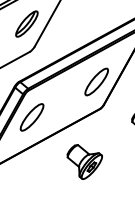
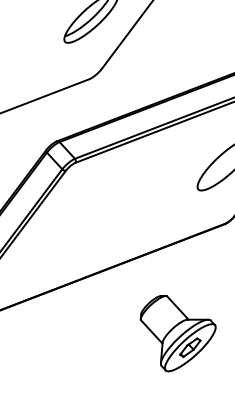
part: (31, 117) -> (73, 222), removed

